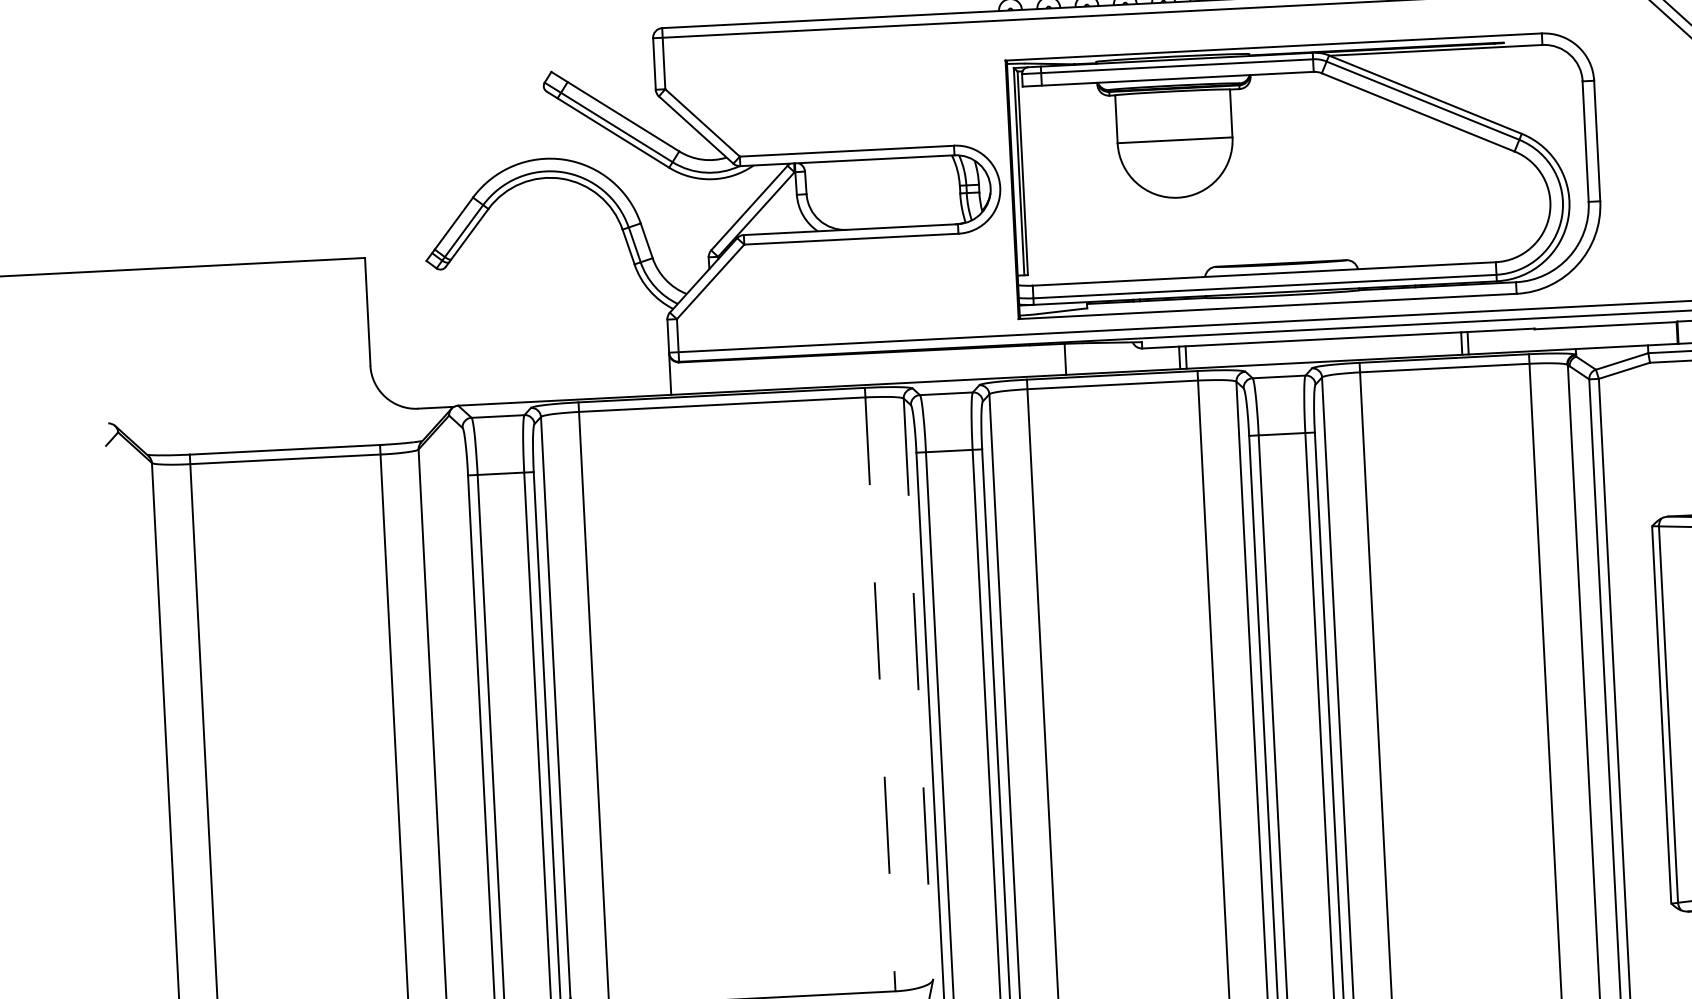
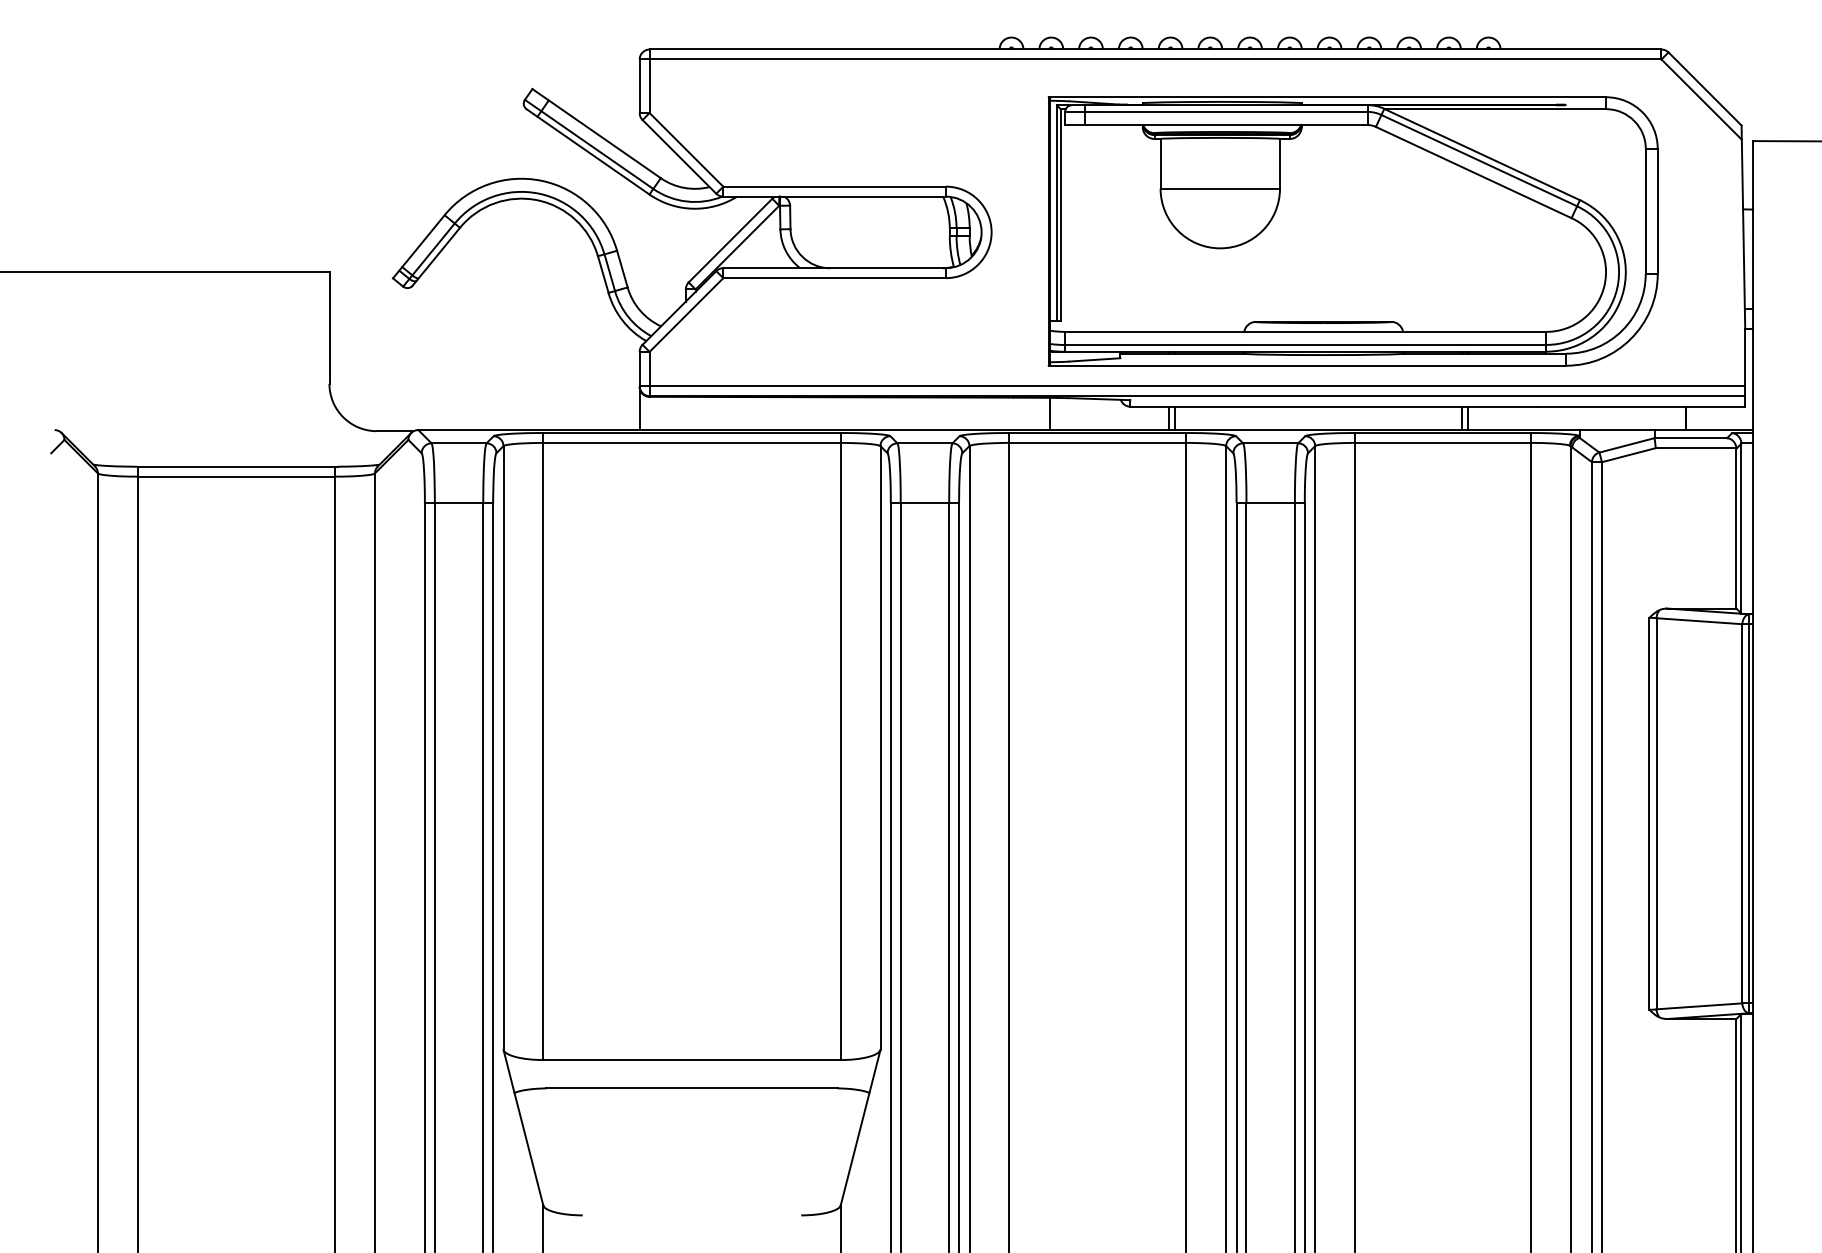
part: (1304, 175) -> (1352, 231), moved
line: (879, 689) -> (840, 746), dashed -> solid
line: (918, 689) -> (880, 748), dashed -> solid

